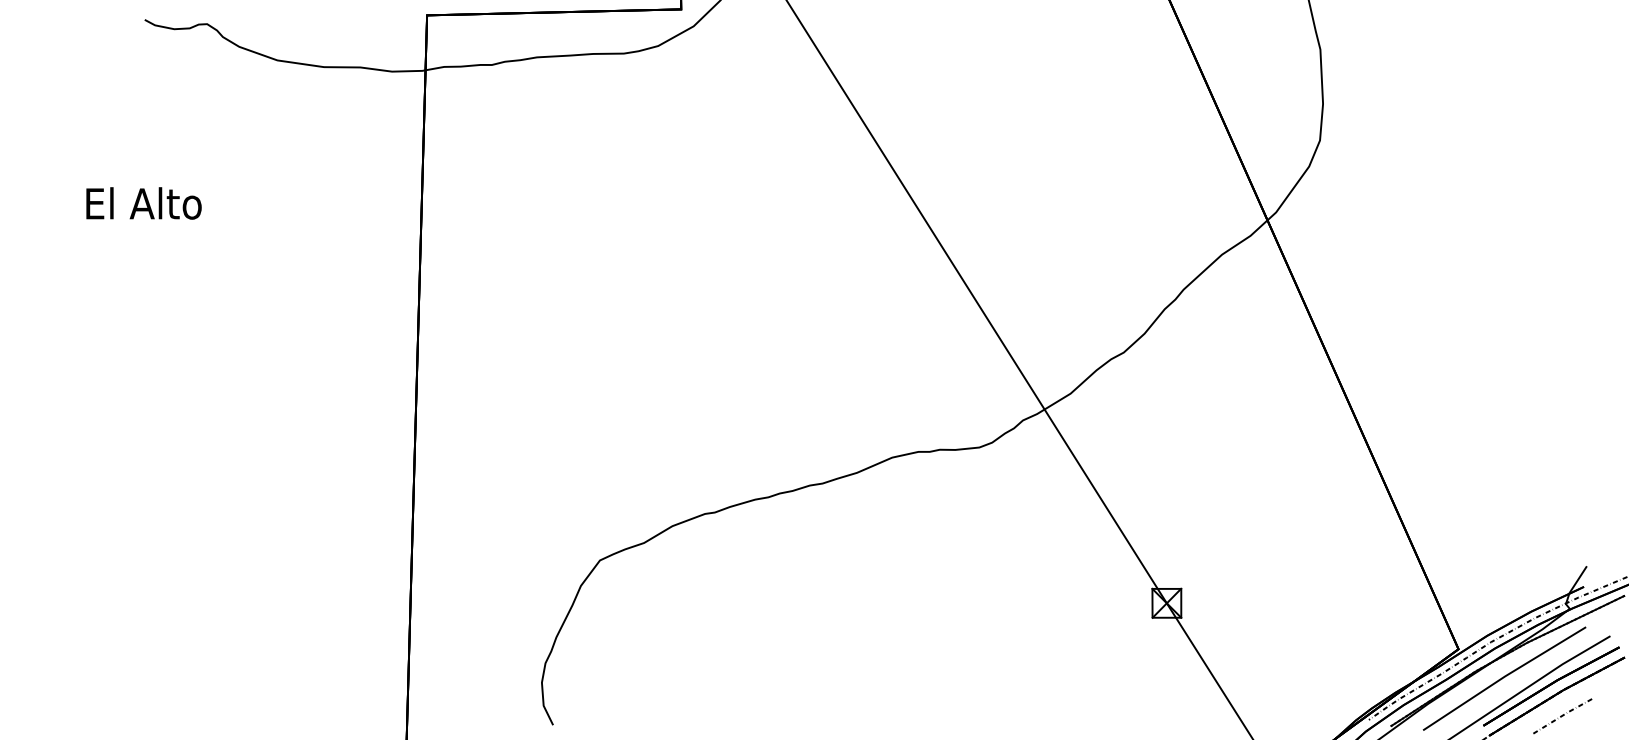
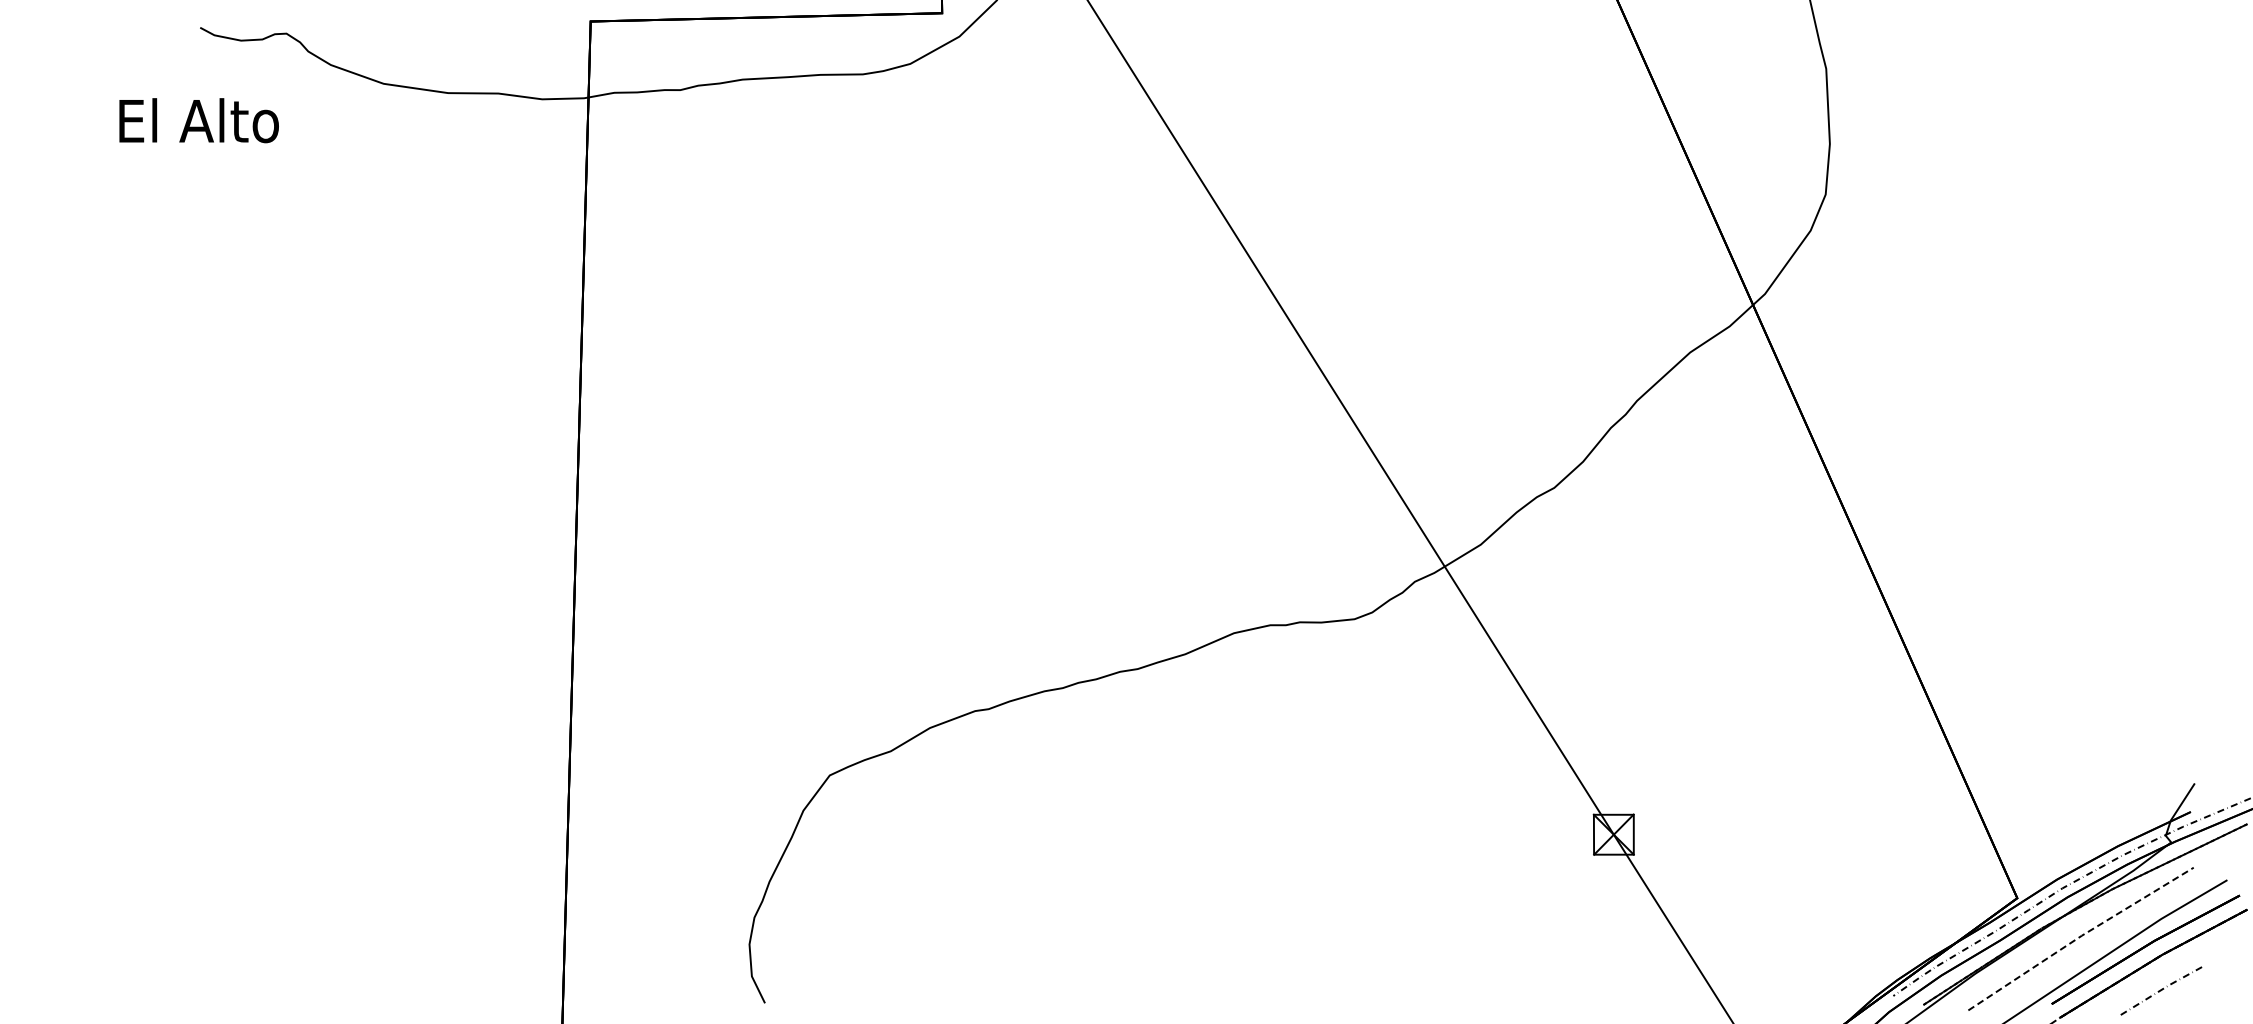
text: (143, 203) -> (198, 120), moved
line: (1504, 676) -> (2080, 936), solid -> dashed

